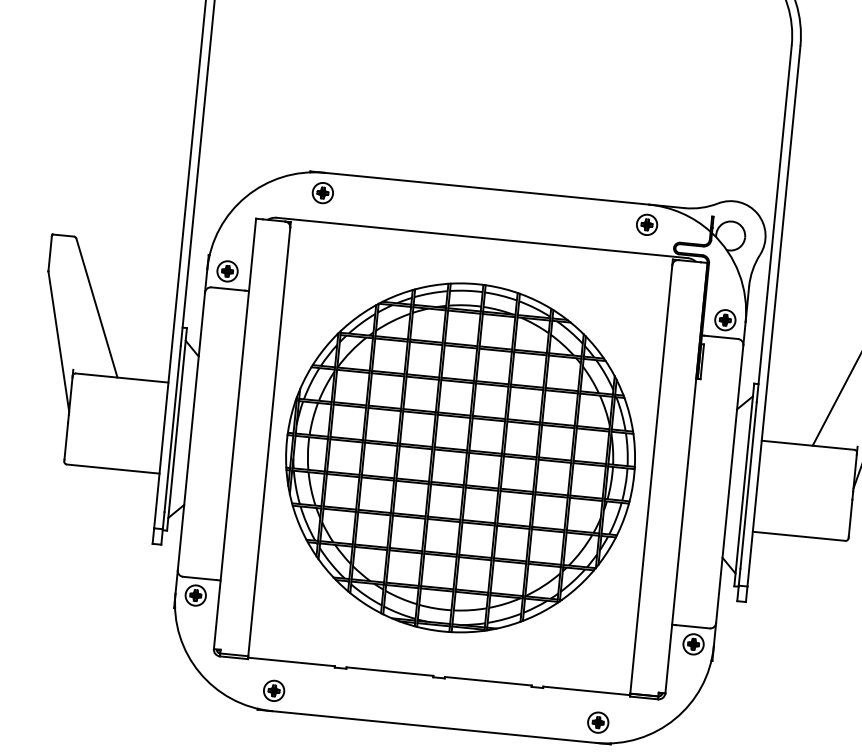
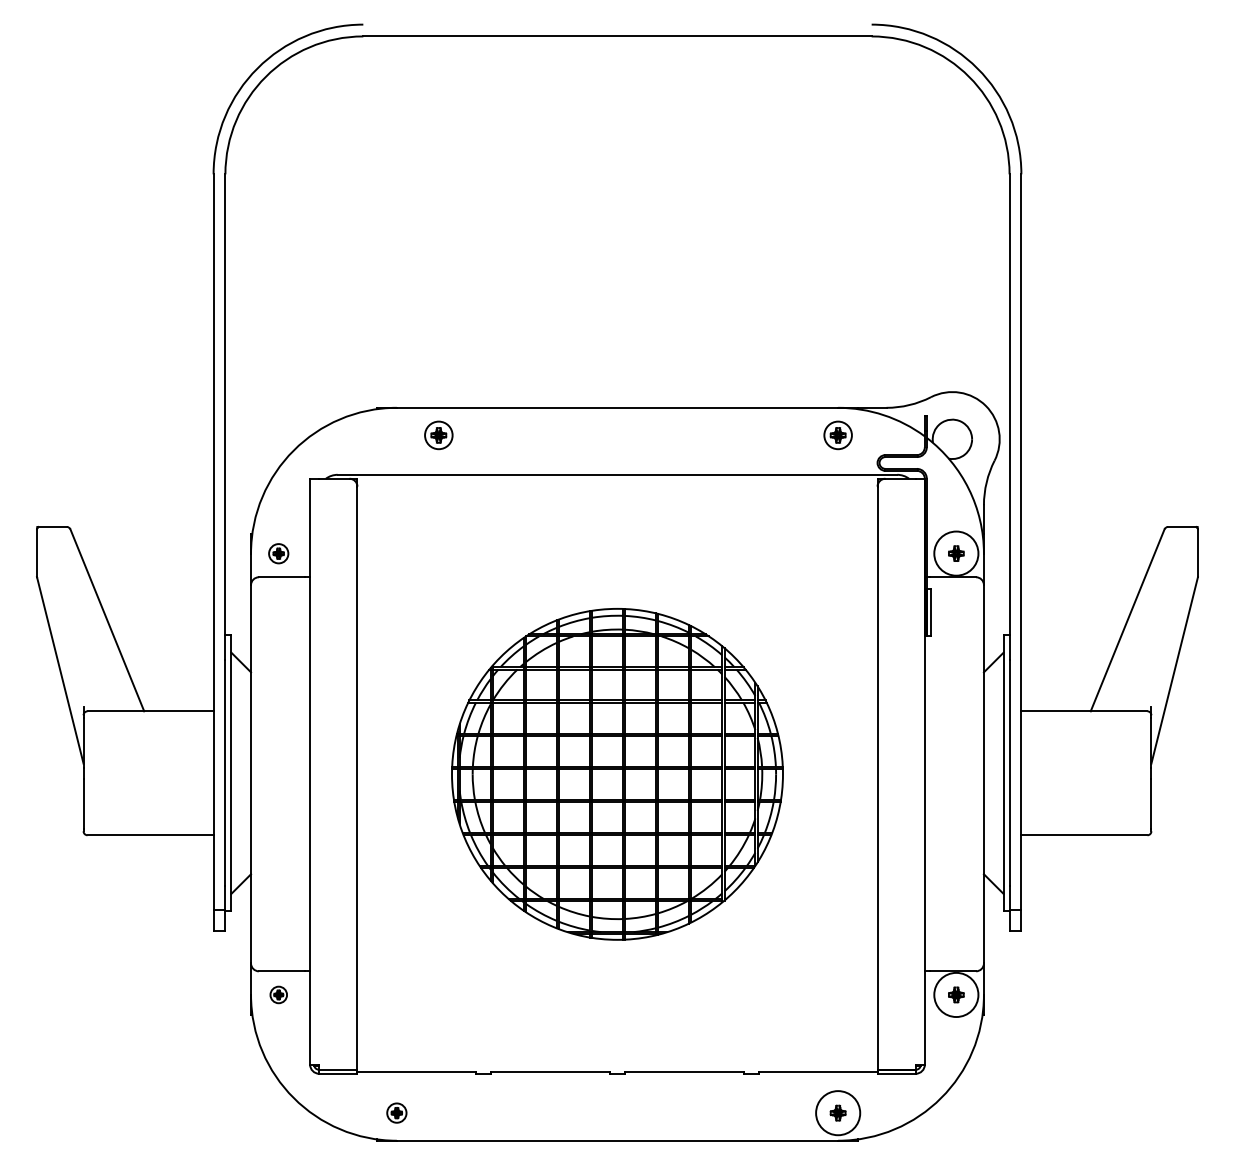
part: (322, 193) -> (438, 435), moved
part: (227, 271) -> (278, 553), size x0.7
circle: (725, 320) -> (956, 553), size x1.6
part: (460, 458) -> (617, 774), size x0.7
part: (195, 595) -> (278, 994), size x0.6
circle: (693, 644) -> (956, 994), size x1.6
part: (273, 690) -> (396, 1112), size x0.7
circle: (597, 722) -> (837, 1112), size x1.6

